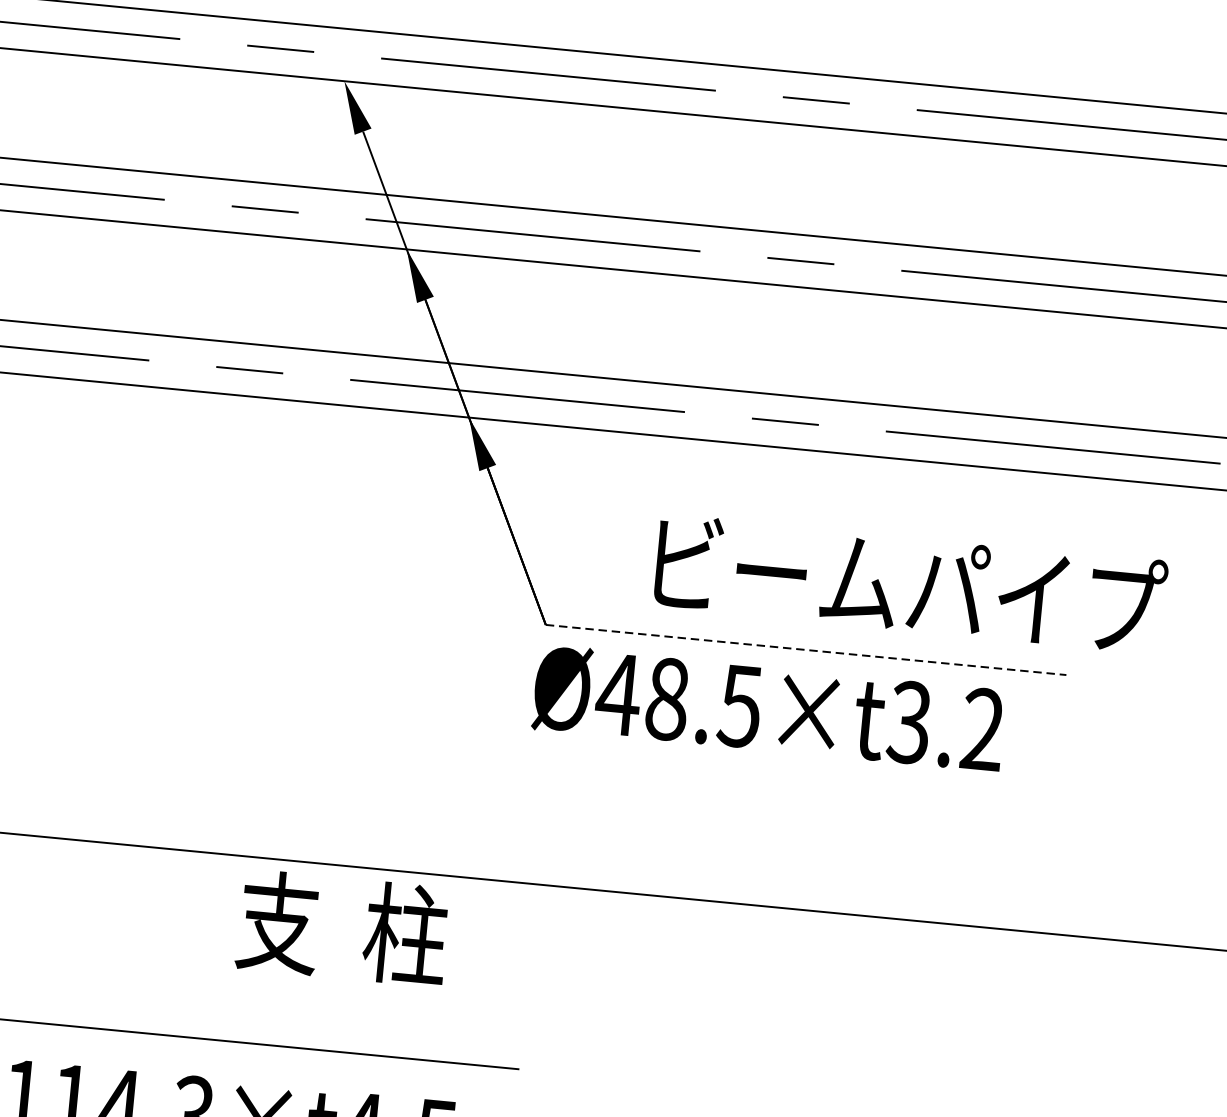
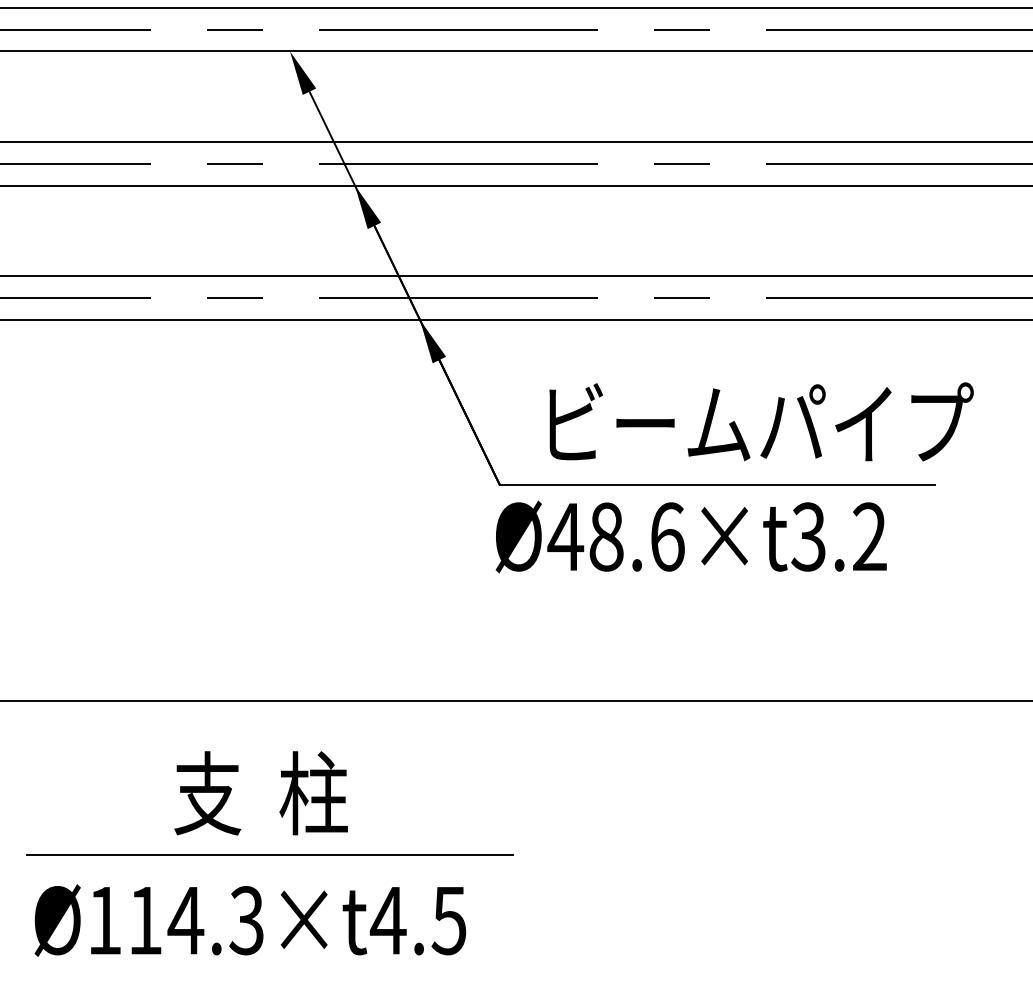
text: (910, 583) -> (761, 421), moved
line: (806, 650) -> (717, 485), dashed -> solid
text: (739, 705) -> (666, 536), Ø48.5×t3.2 -> Ø48.6×t3.2
text: (341, 928) -> (260, 793), moved

